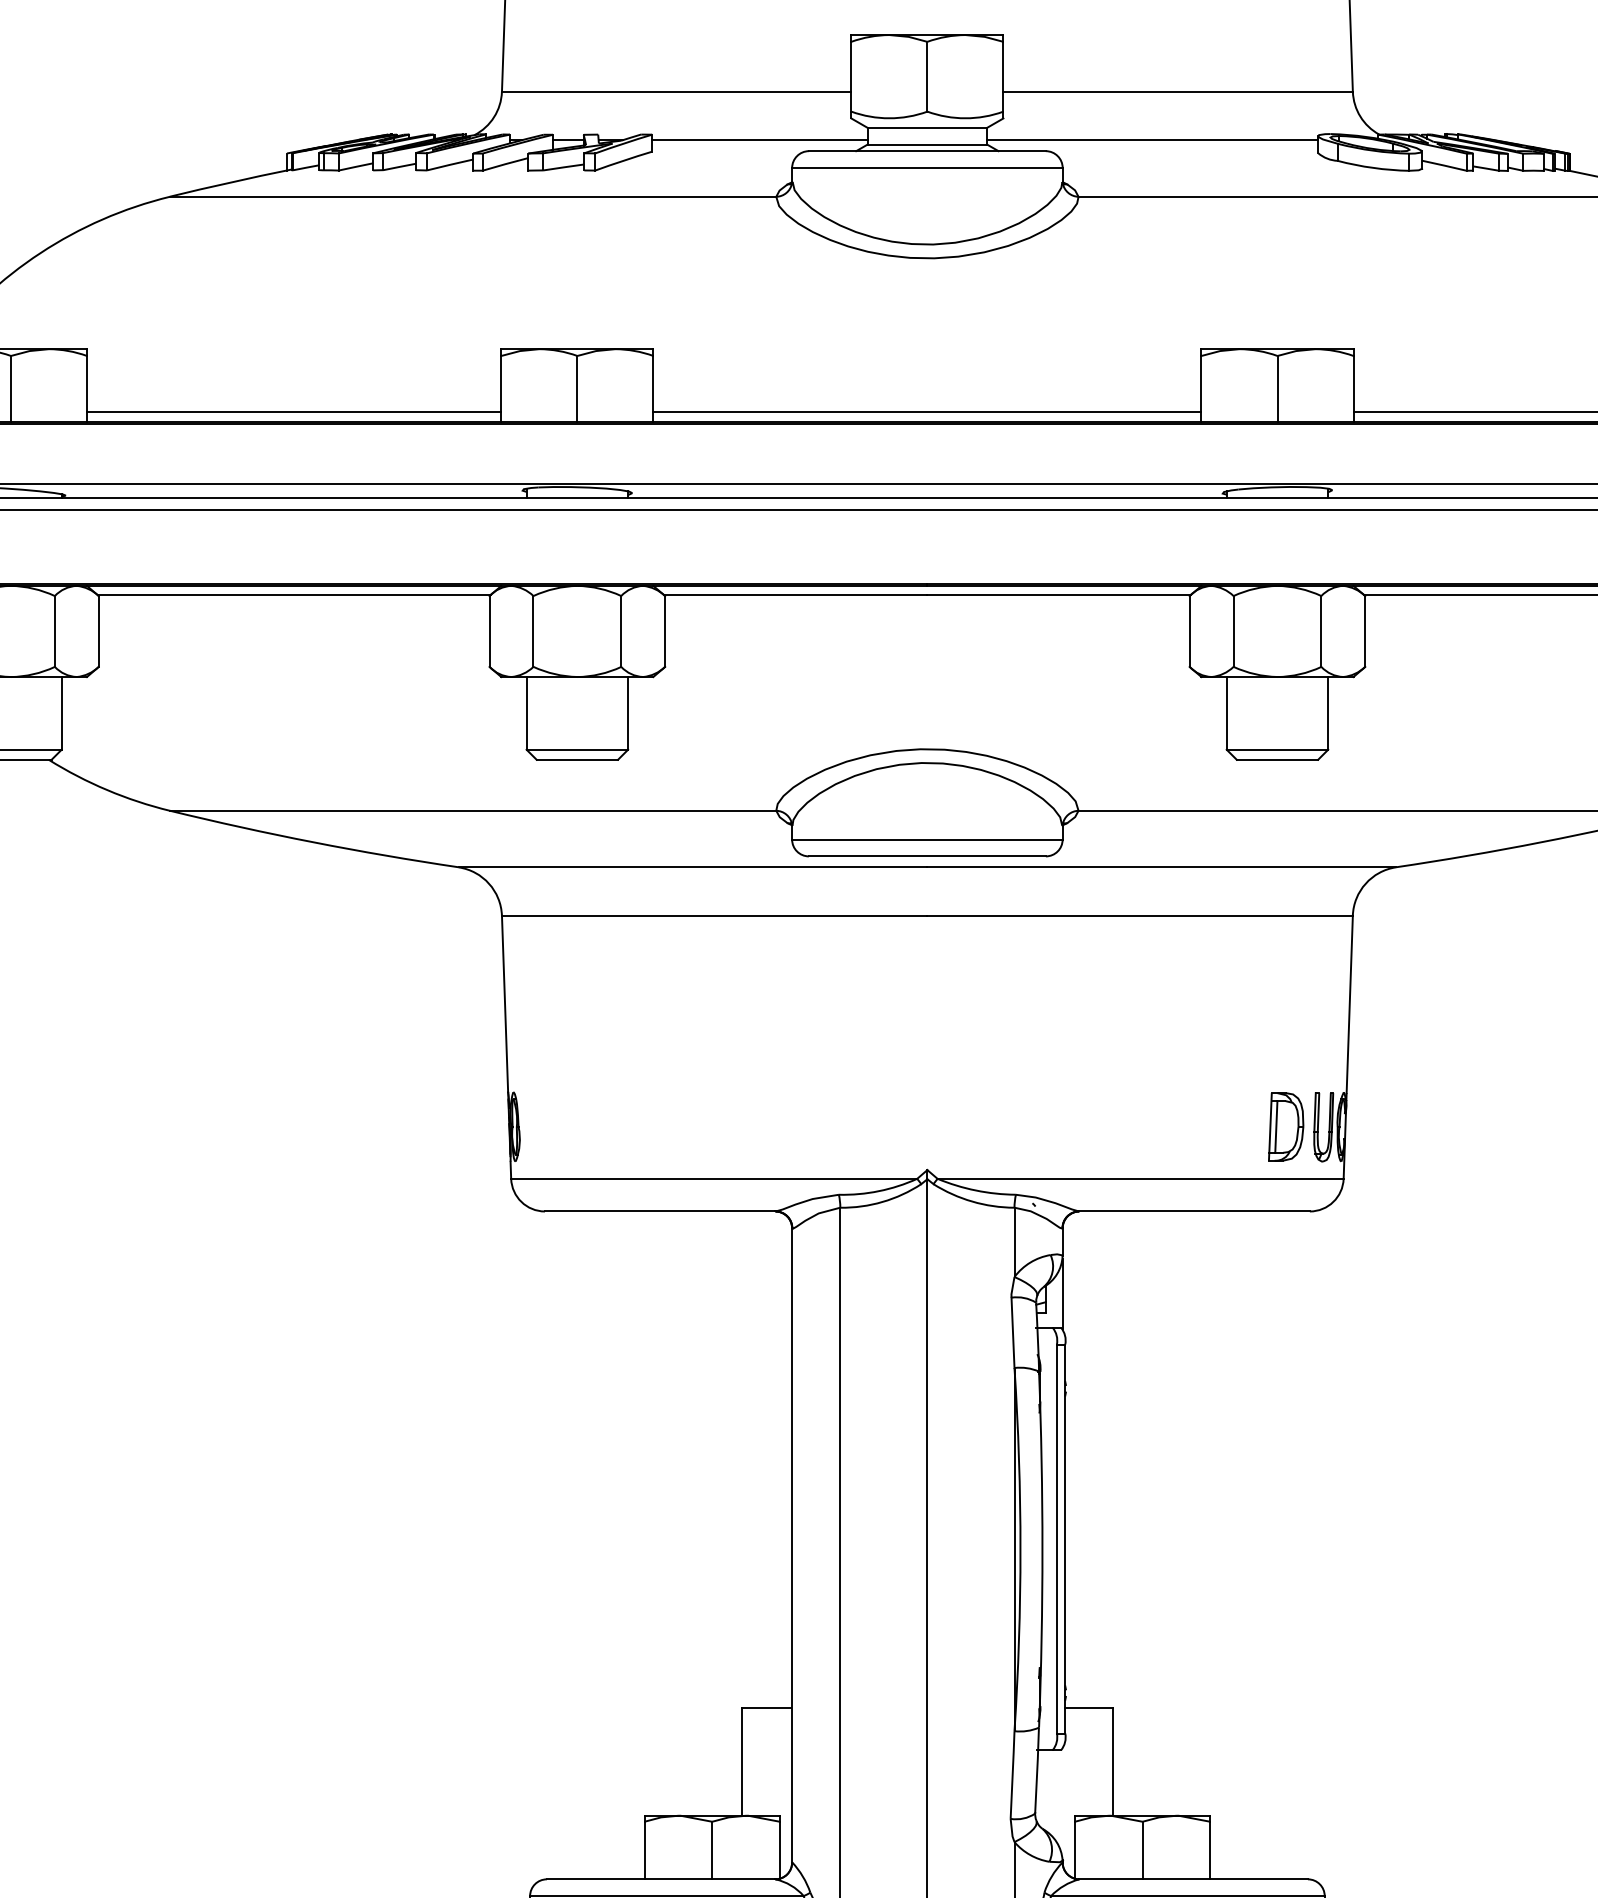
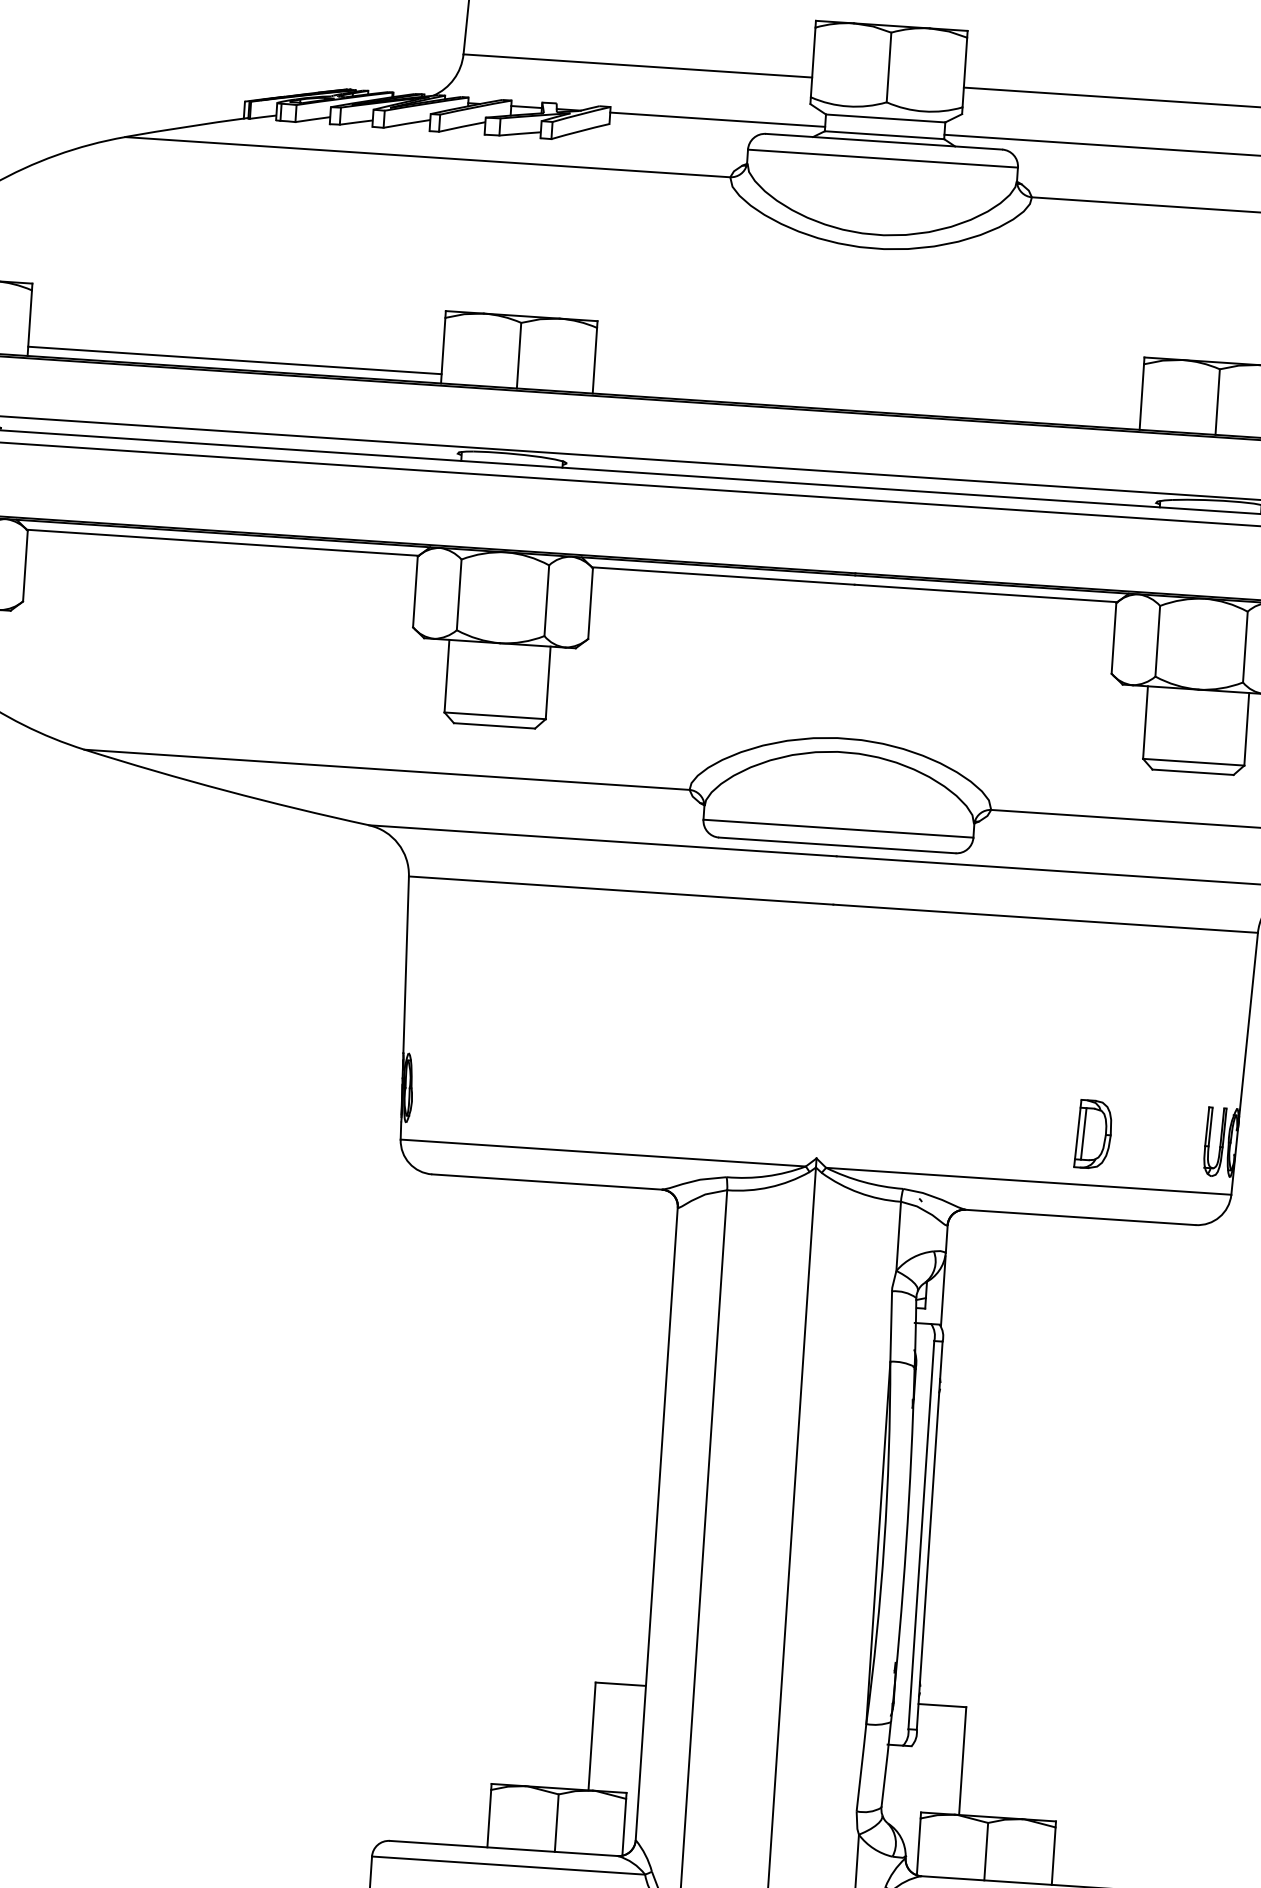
line: (927, 412) -> (866, 402), removed
part: (1286, 1126) -> (1093, 1134), moved

